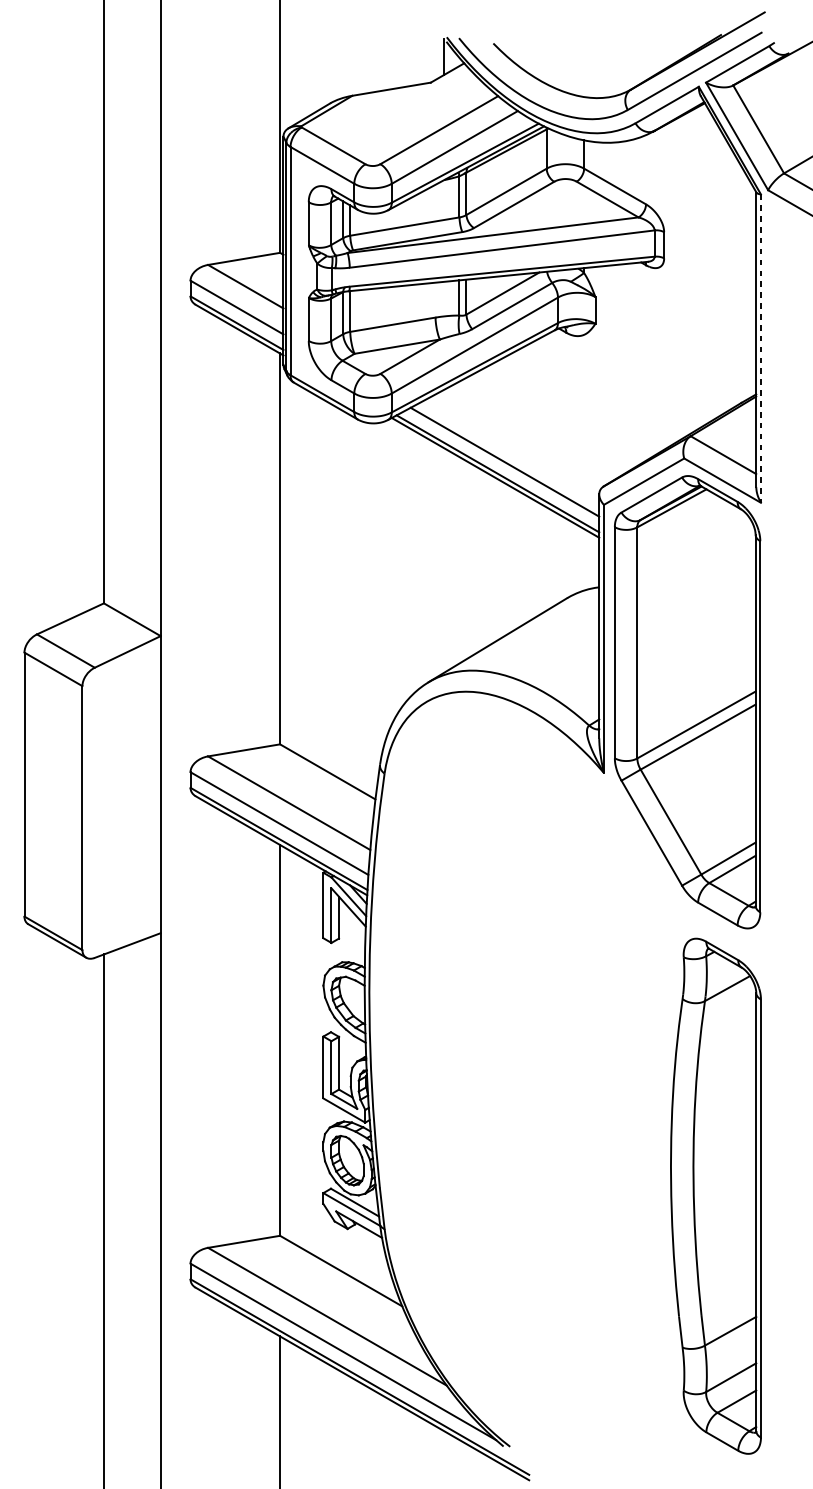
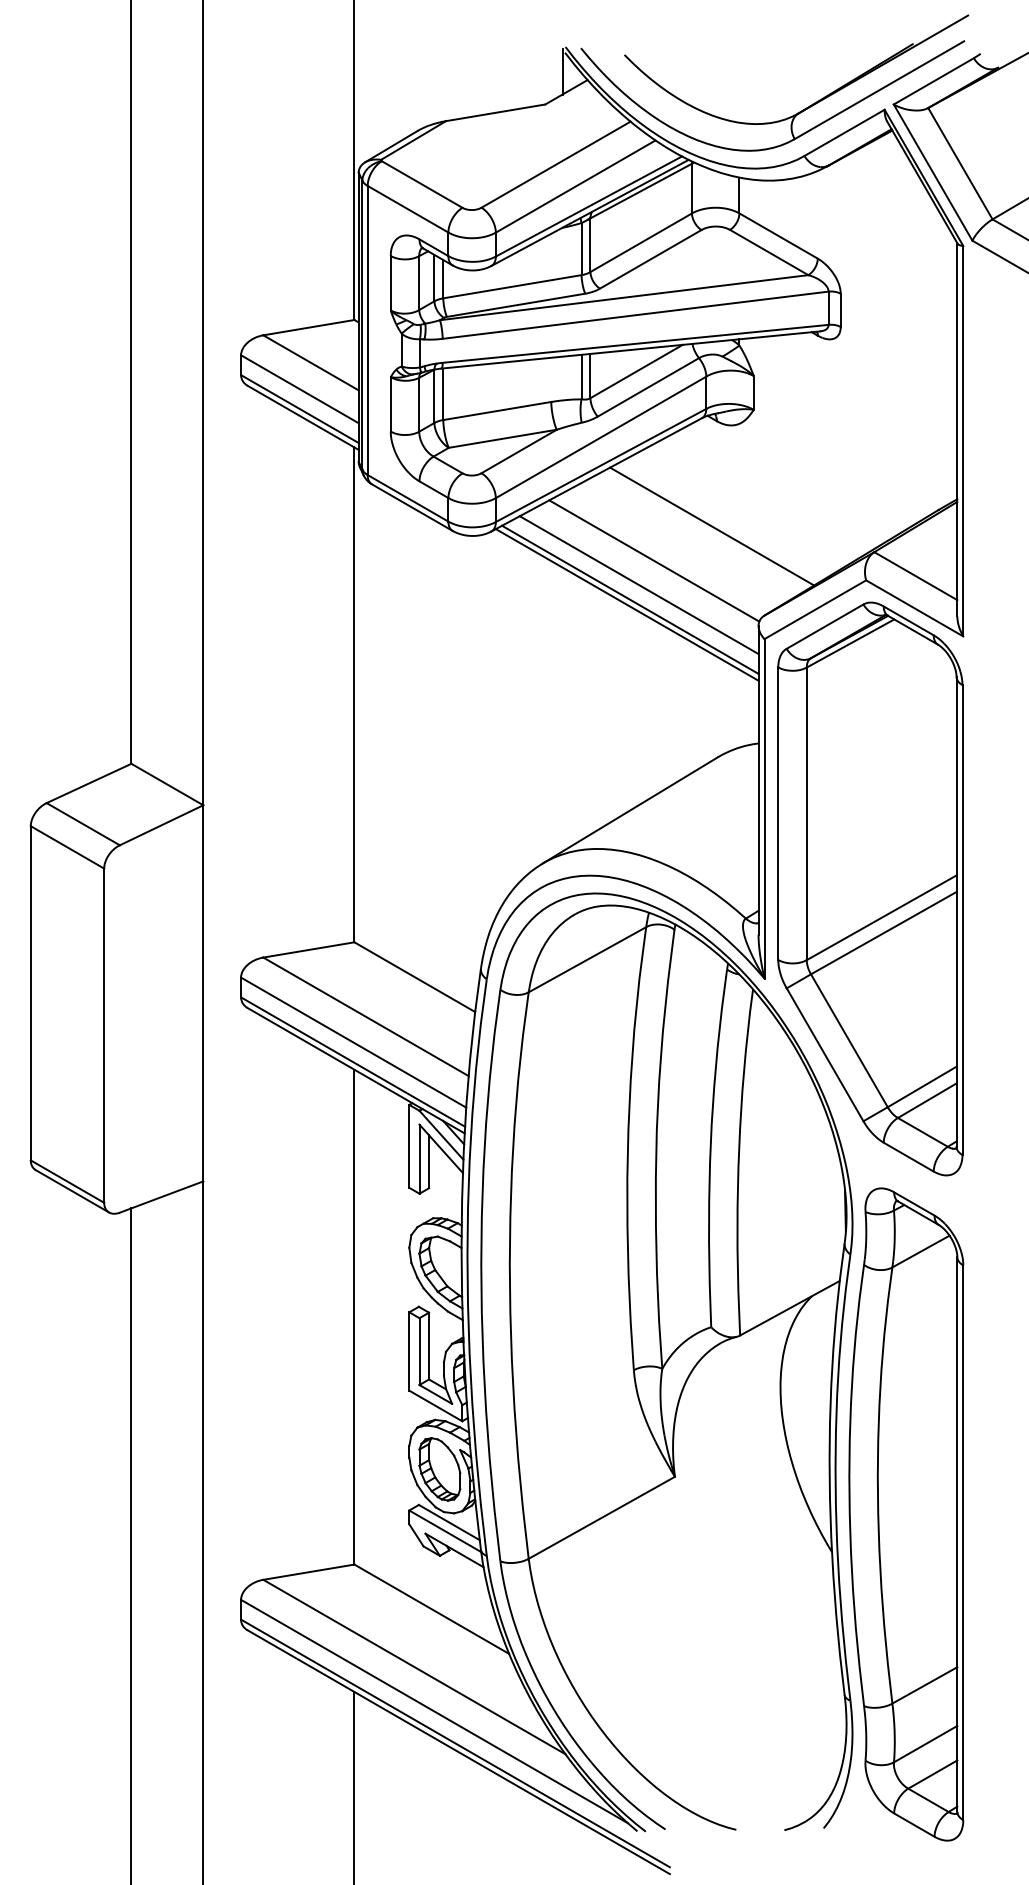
line: (761, 348) -> (963, 441), dashed -> solid
line: (562, 415) -> (712, 526), added
line: (517, 442) -> (654, 560), added
part: (526, 1075) -> (666, 1361), added

